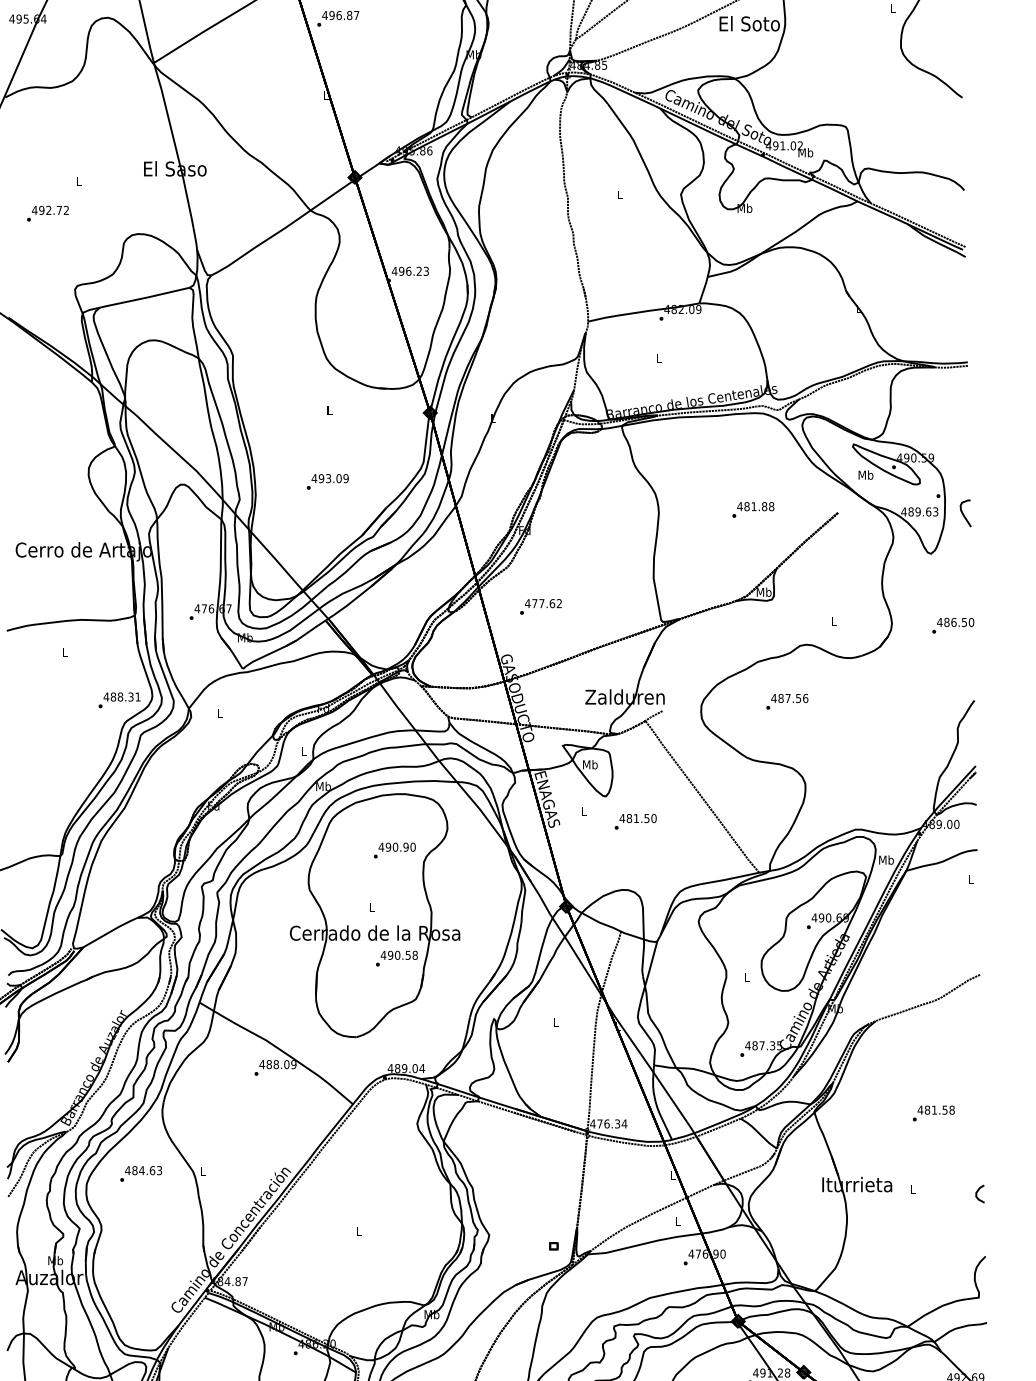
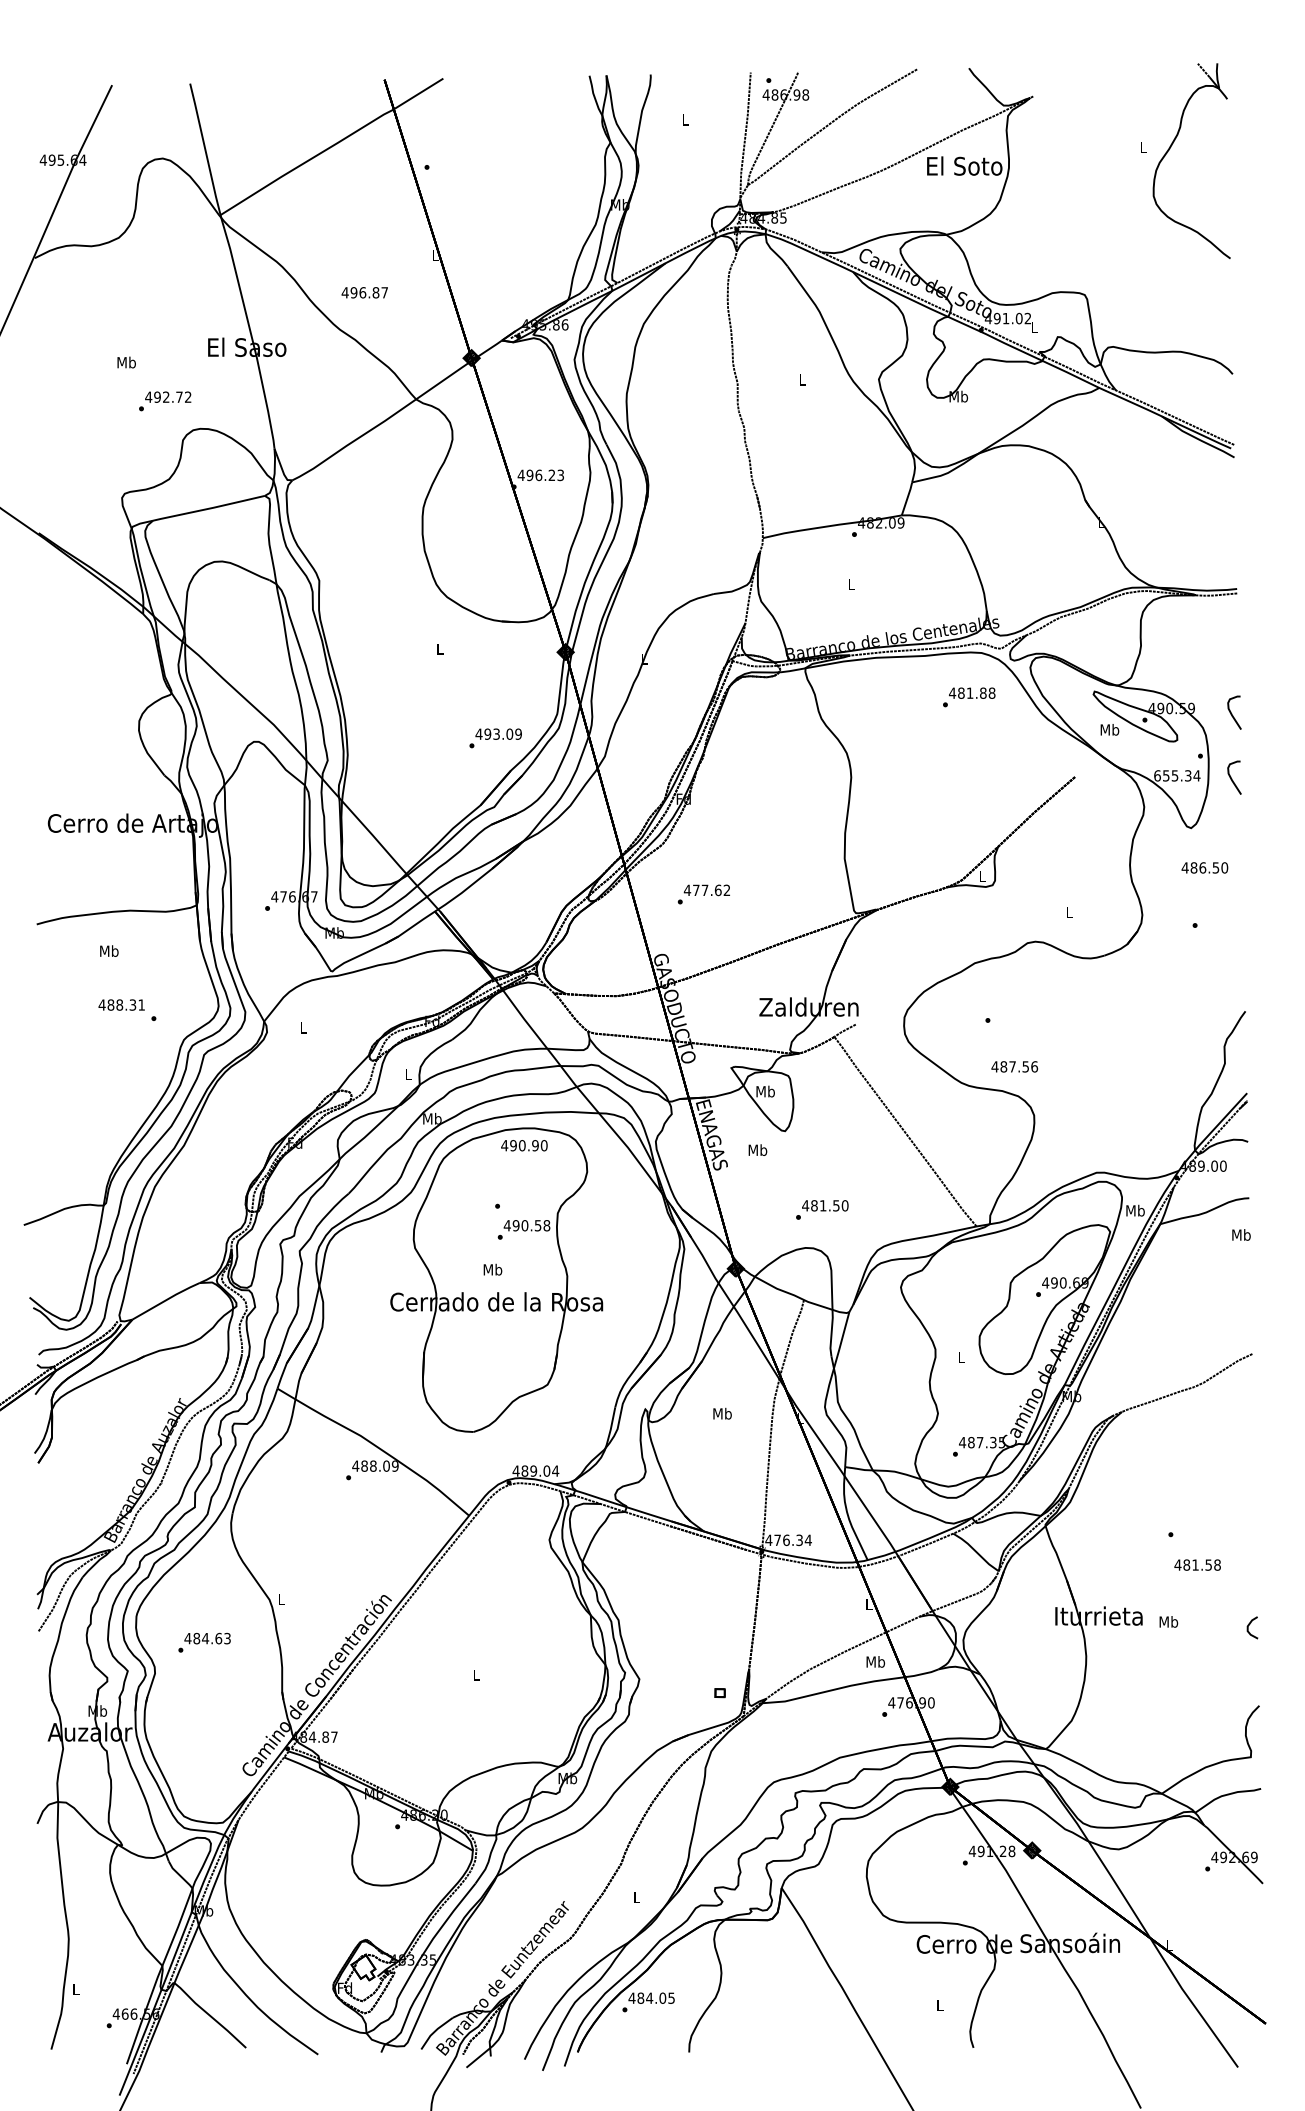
text: (340, 15) -> (364, 292), moved
text: (805, 152) -> (1034, 326), Mb -> L
text: (78, 181) -> (126, 362), L -> Mb
text: (48, 213) -> (165, 401), moved
curve: (964, 462) -> (1232, 713), added
text: (327, 482) -> (495, 738), moved
text: (753, 510) -> (969, 697), moved
text: (919, 511) -> (1176, 775), 489.63 -> 655.34
text: (763, 591) -> (982, 875), Mb -> L
text: (955, 622) -> (1204, 867), moved
text: (65, 651) -> (109, 950), L -> Mb
text: (121, 696) -> (121, 1004), moved
text: (789, 698) -> (1014, 1066), moved
text: (583, 811) -> (757, 1149), L -> Mb
text: (635, 821) -> (822, 1209), moved
text: (397, 847) -> (524, 1145), moved
text: (971, 879) -> (1241, 1234), L -> Mb
text: (371, 907) -> (492, 1269), L -> Mb
text: (396, 958) -> (523, 1229), moved
text: (555, 1022) -> (722, 1413), L -> Mb
text: (936, 1109) -> (1197, 1564), moved
text: (141, 1173) -> (204, 1642), moved
text: (912, 1188) -> (1168, 1621), L -> Mb
text: (678, 1220) -> (875, 1661), L -> Mb

